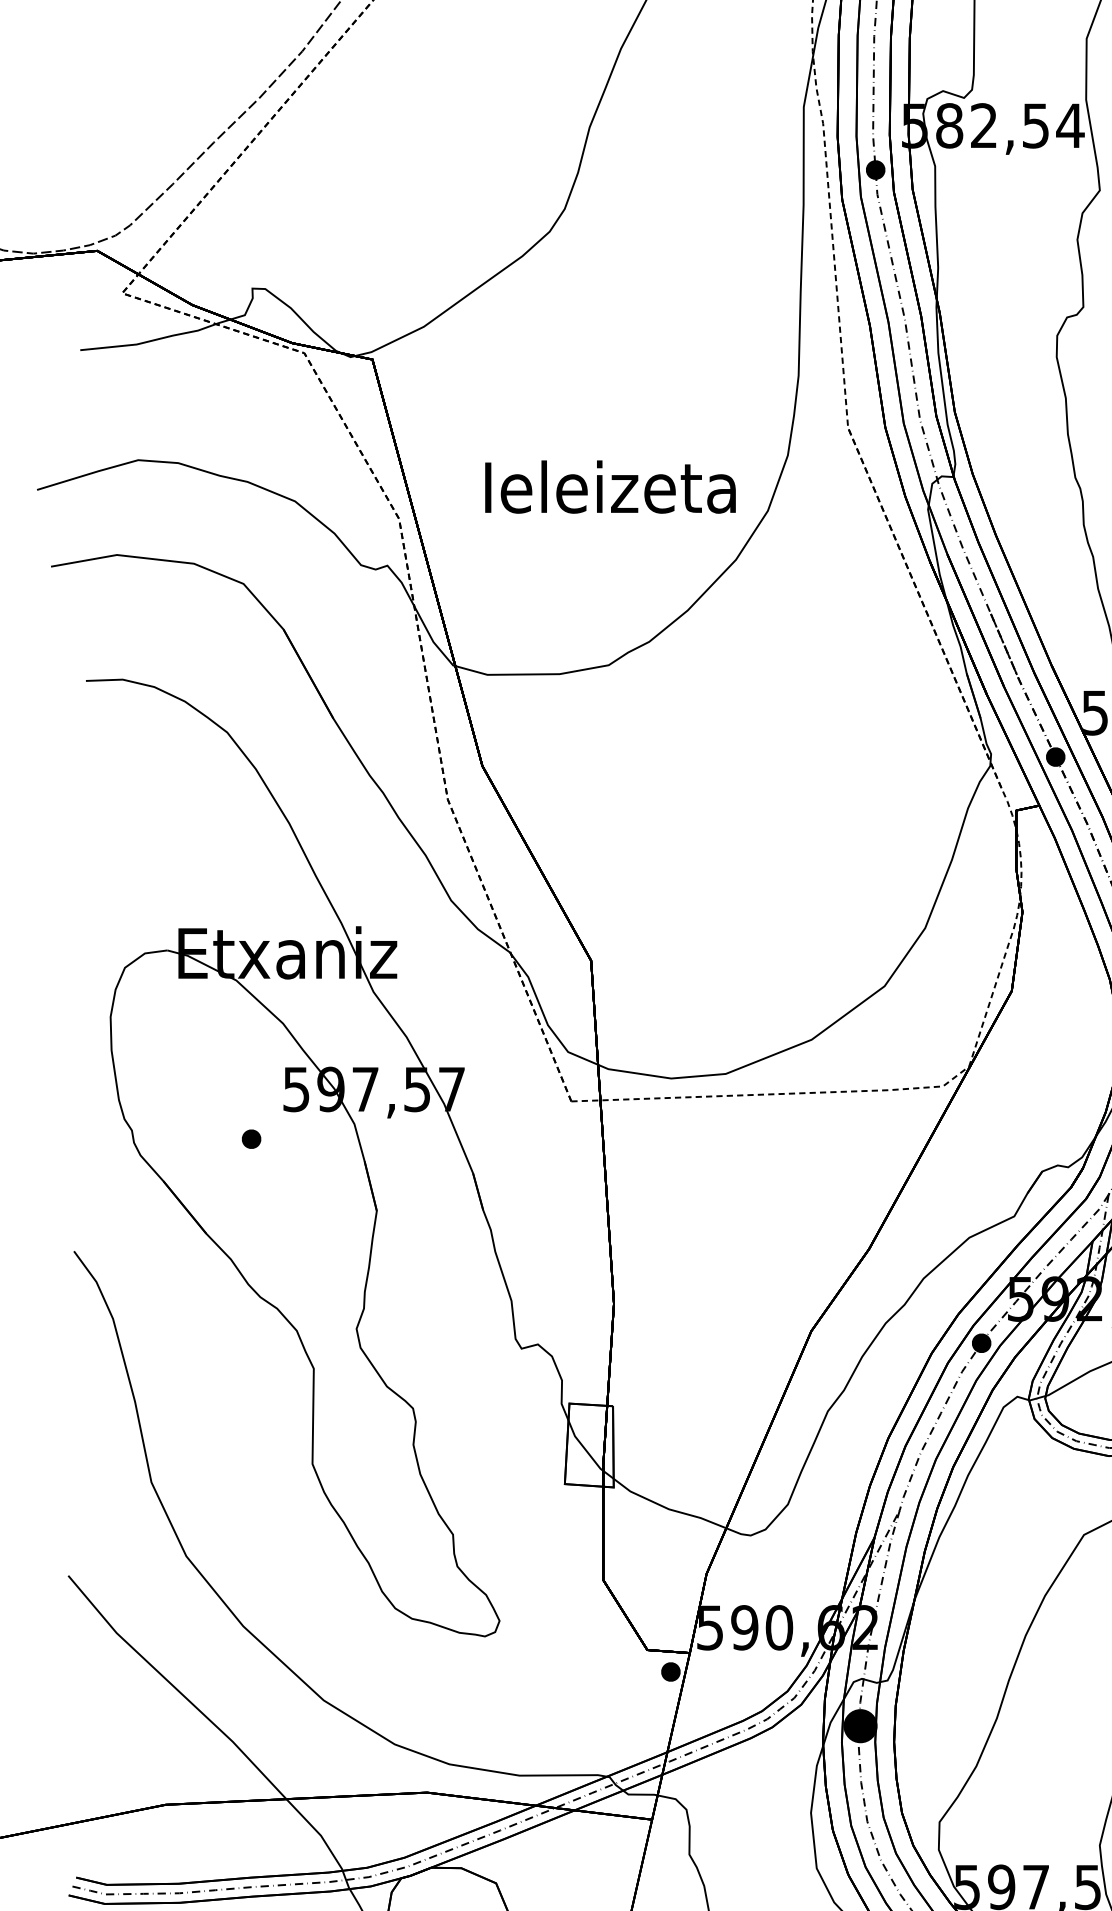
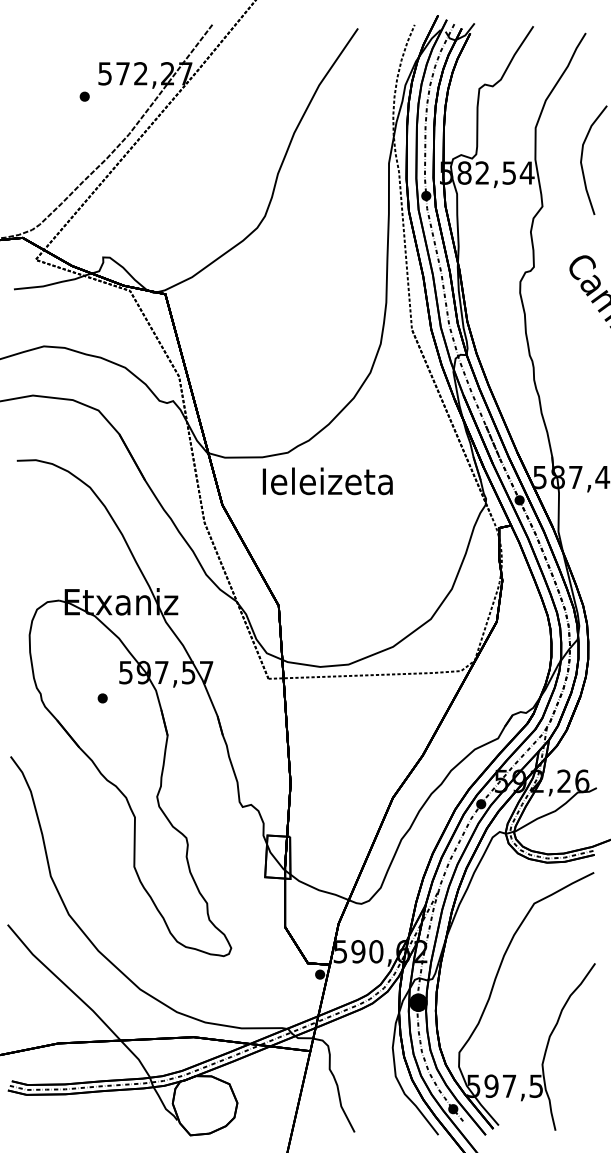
text: (609, 487) -> (327, 481), moved

